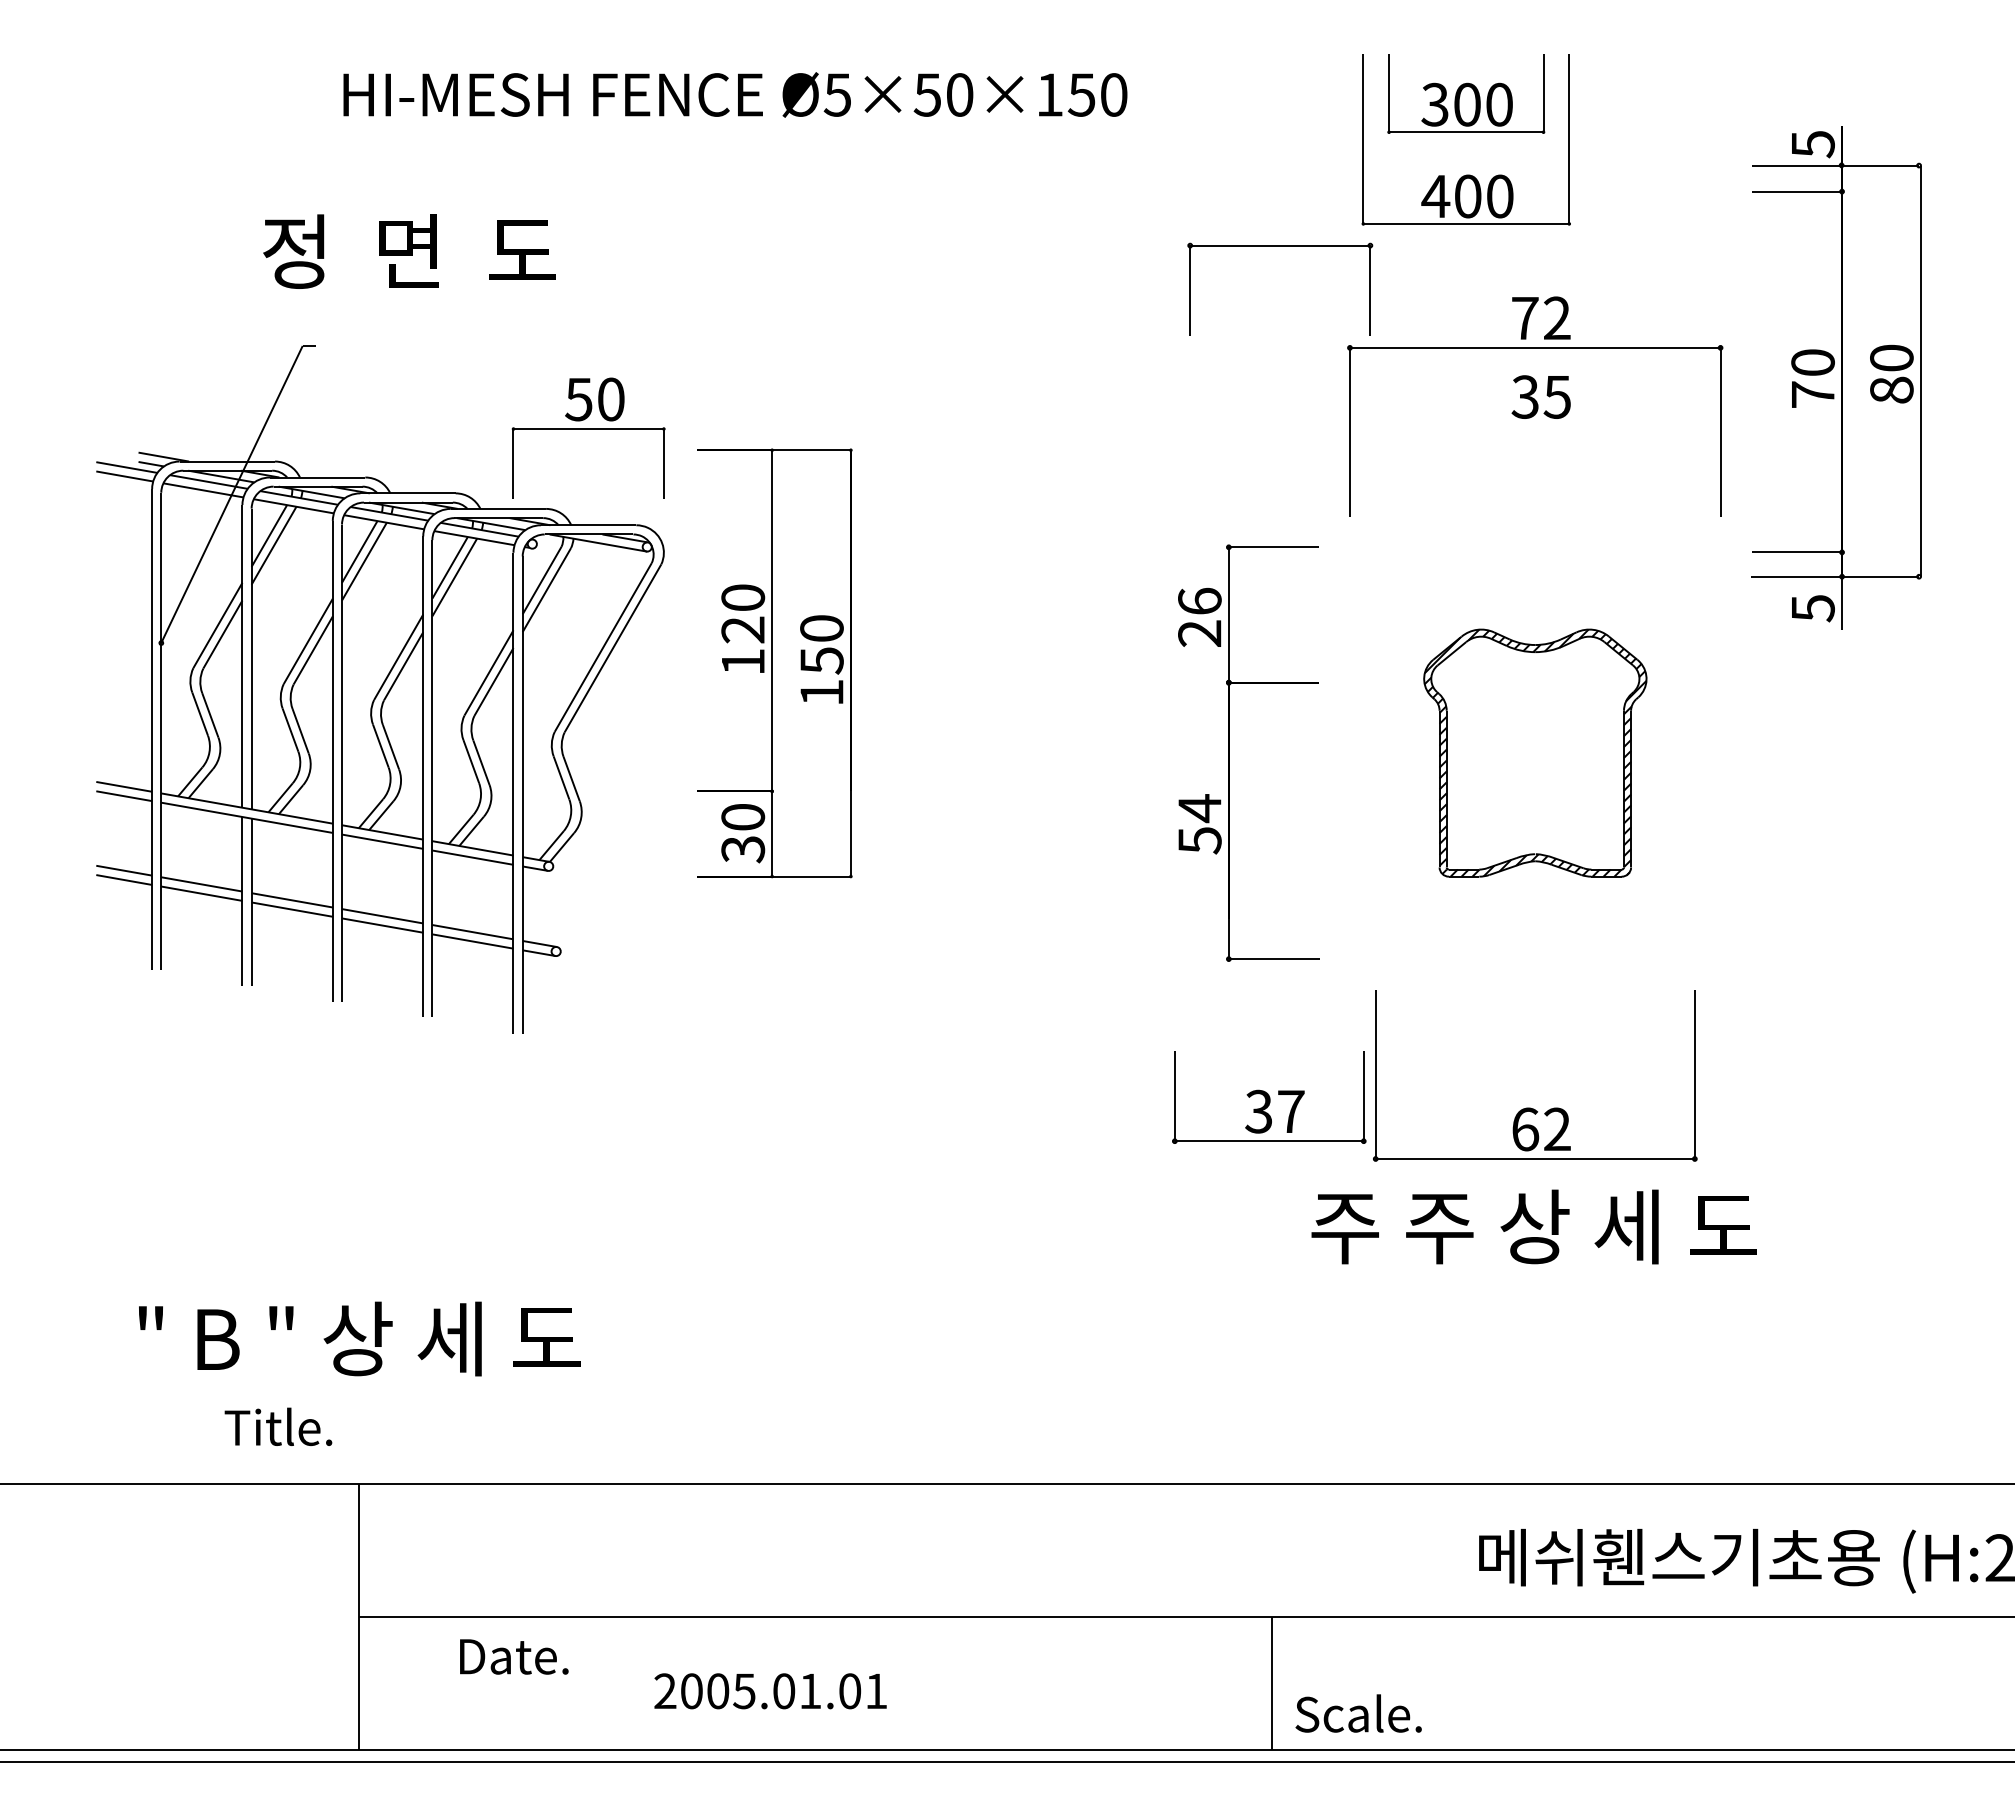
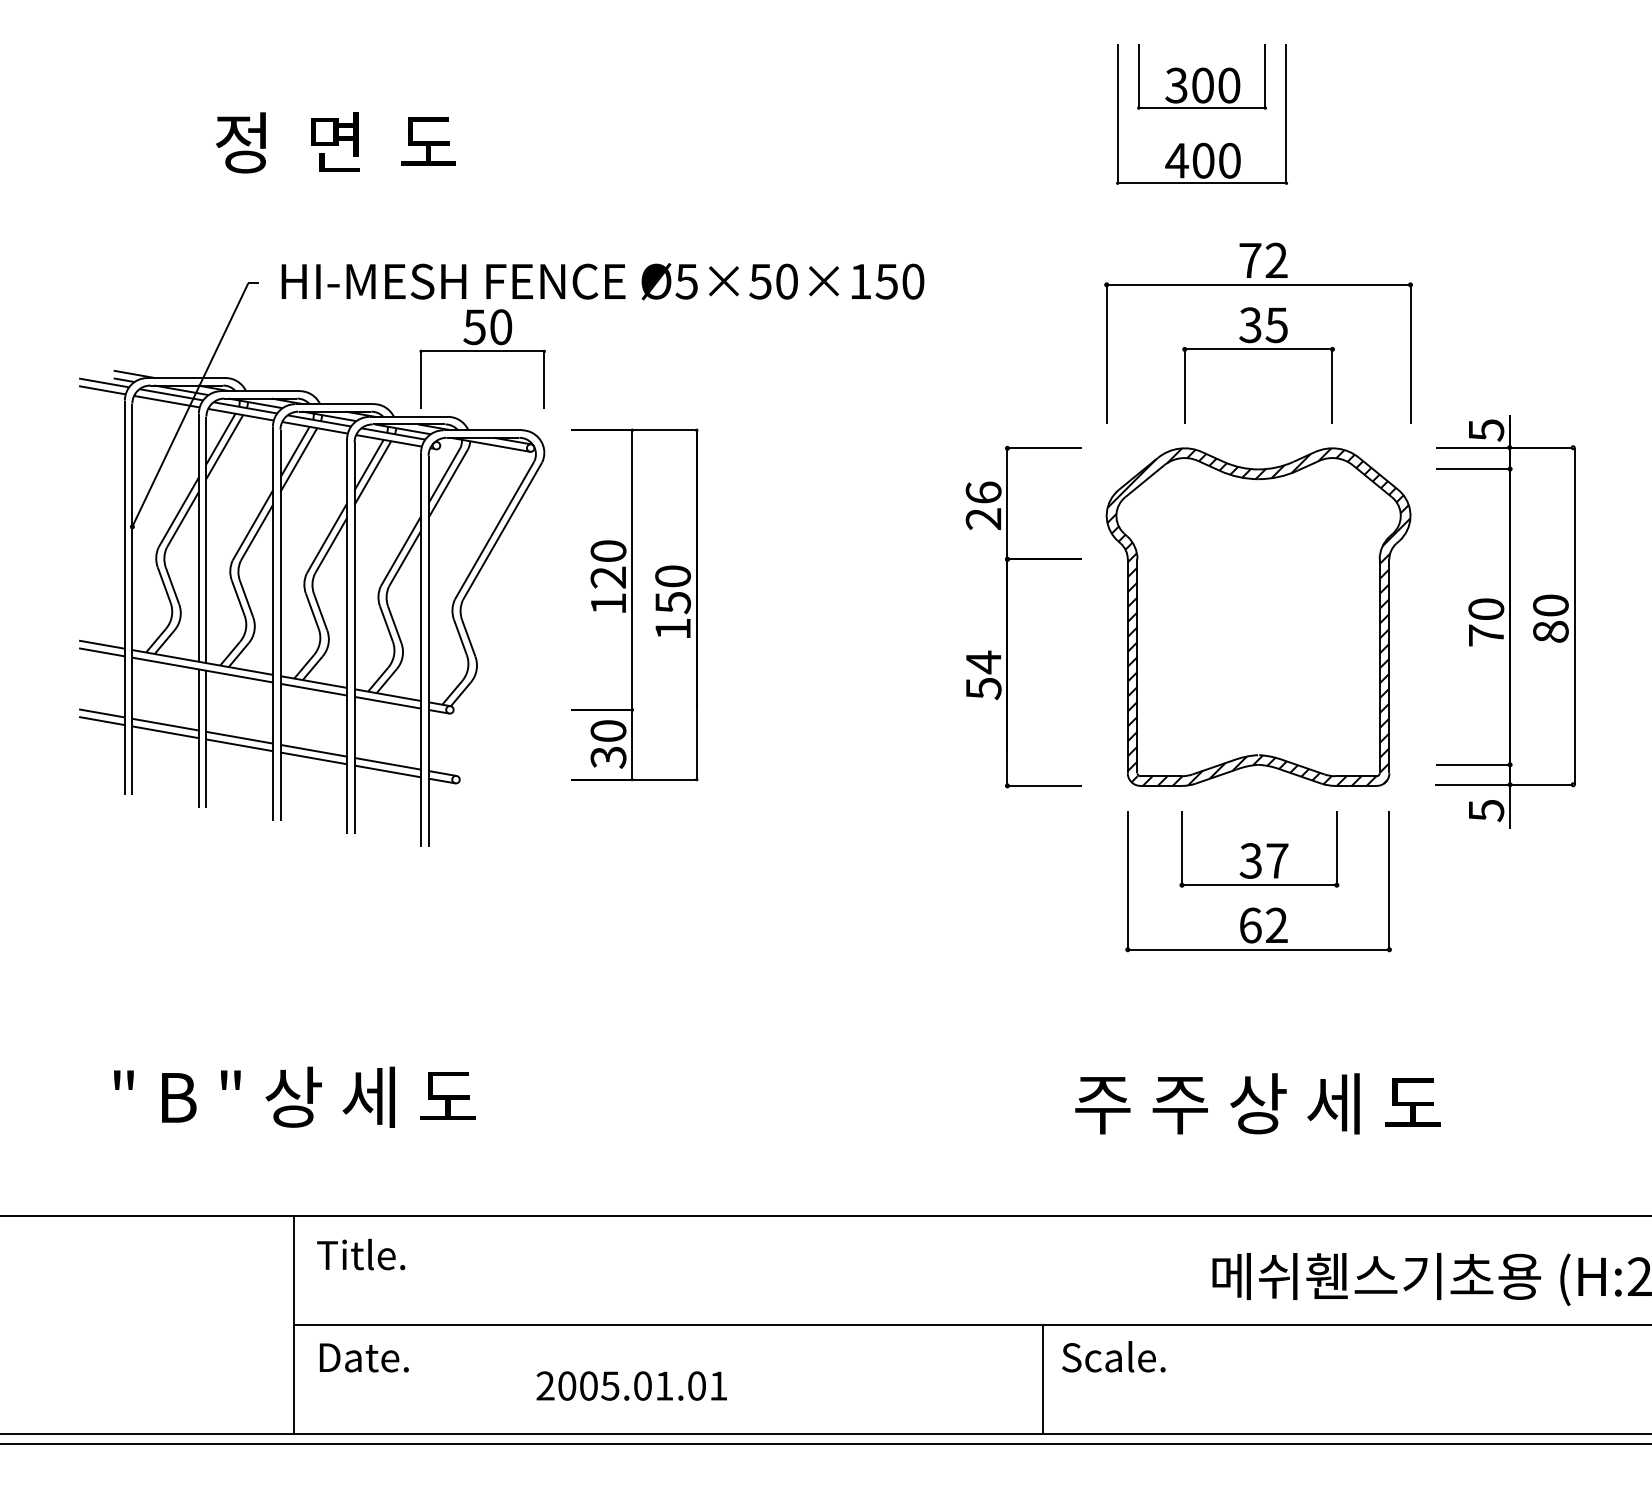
text: (735, 94) -> (603, 281), moved
part: (1280, 246) -> (1258, 350), moved
text: (409, 251) -> (335, 142), moved
part: (1836, 377) -> (1505, 621), moved
part: (774, 663) -> (634, 605), moved
part: (1535, 752) -> (1258, 616), size x1.67
part: (1269, 1097) -> (1259, 849), moved
text: (1533, 1226) -> (1257, 1103), moved
text: (278, 1426) -> (361, 1254), moved
text: (514, 1656) -> (364, 1357), moved
text: (1358, 1713) -> (1113, 1356), moved

